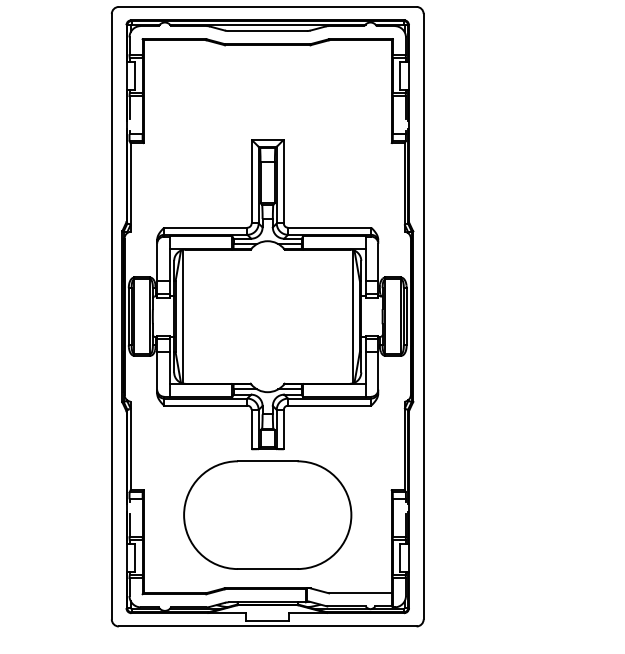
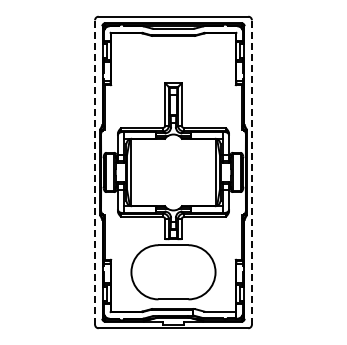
line: (112, 314) -> (95, 171), solid -> dashed
line: (422, 314) -> (251, 171), solid -> dashed

